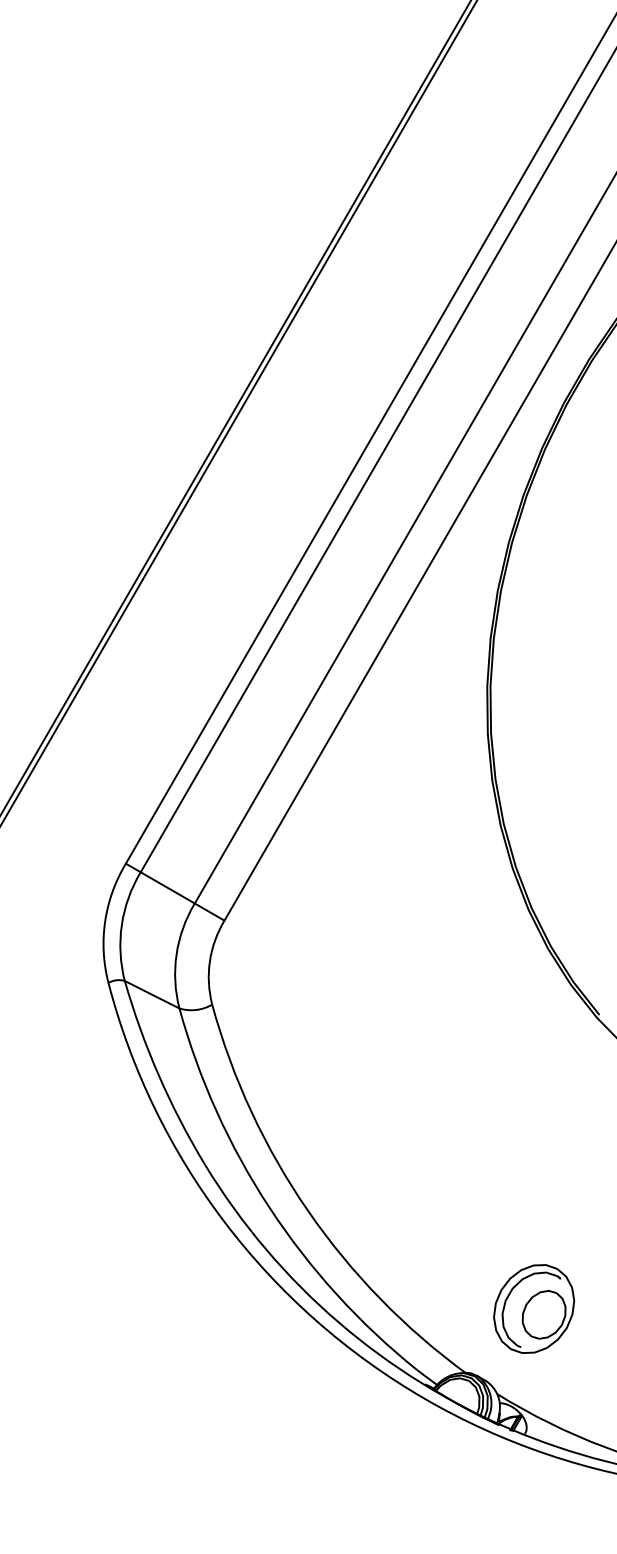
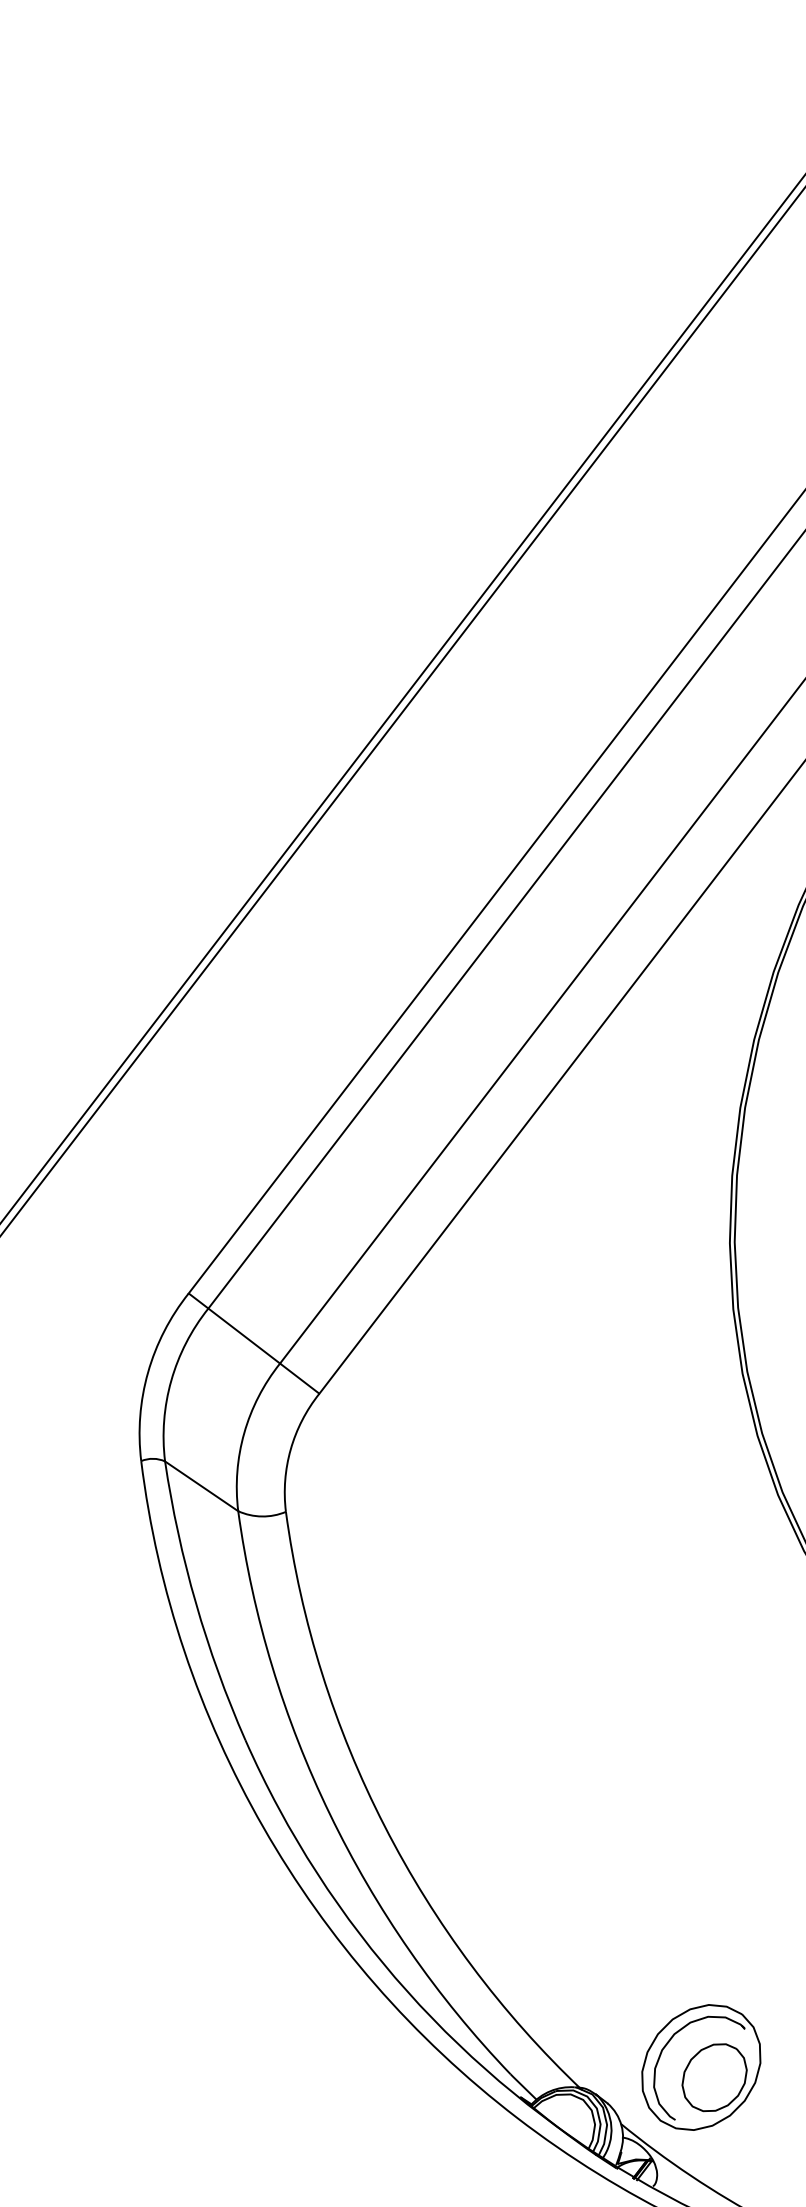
part: (534, 1308) -> (701, 2066), moved

